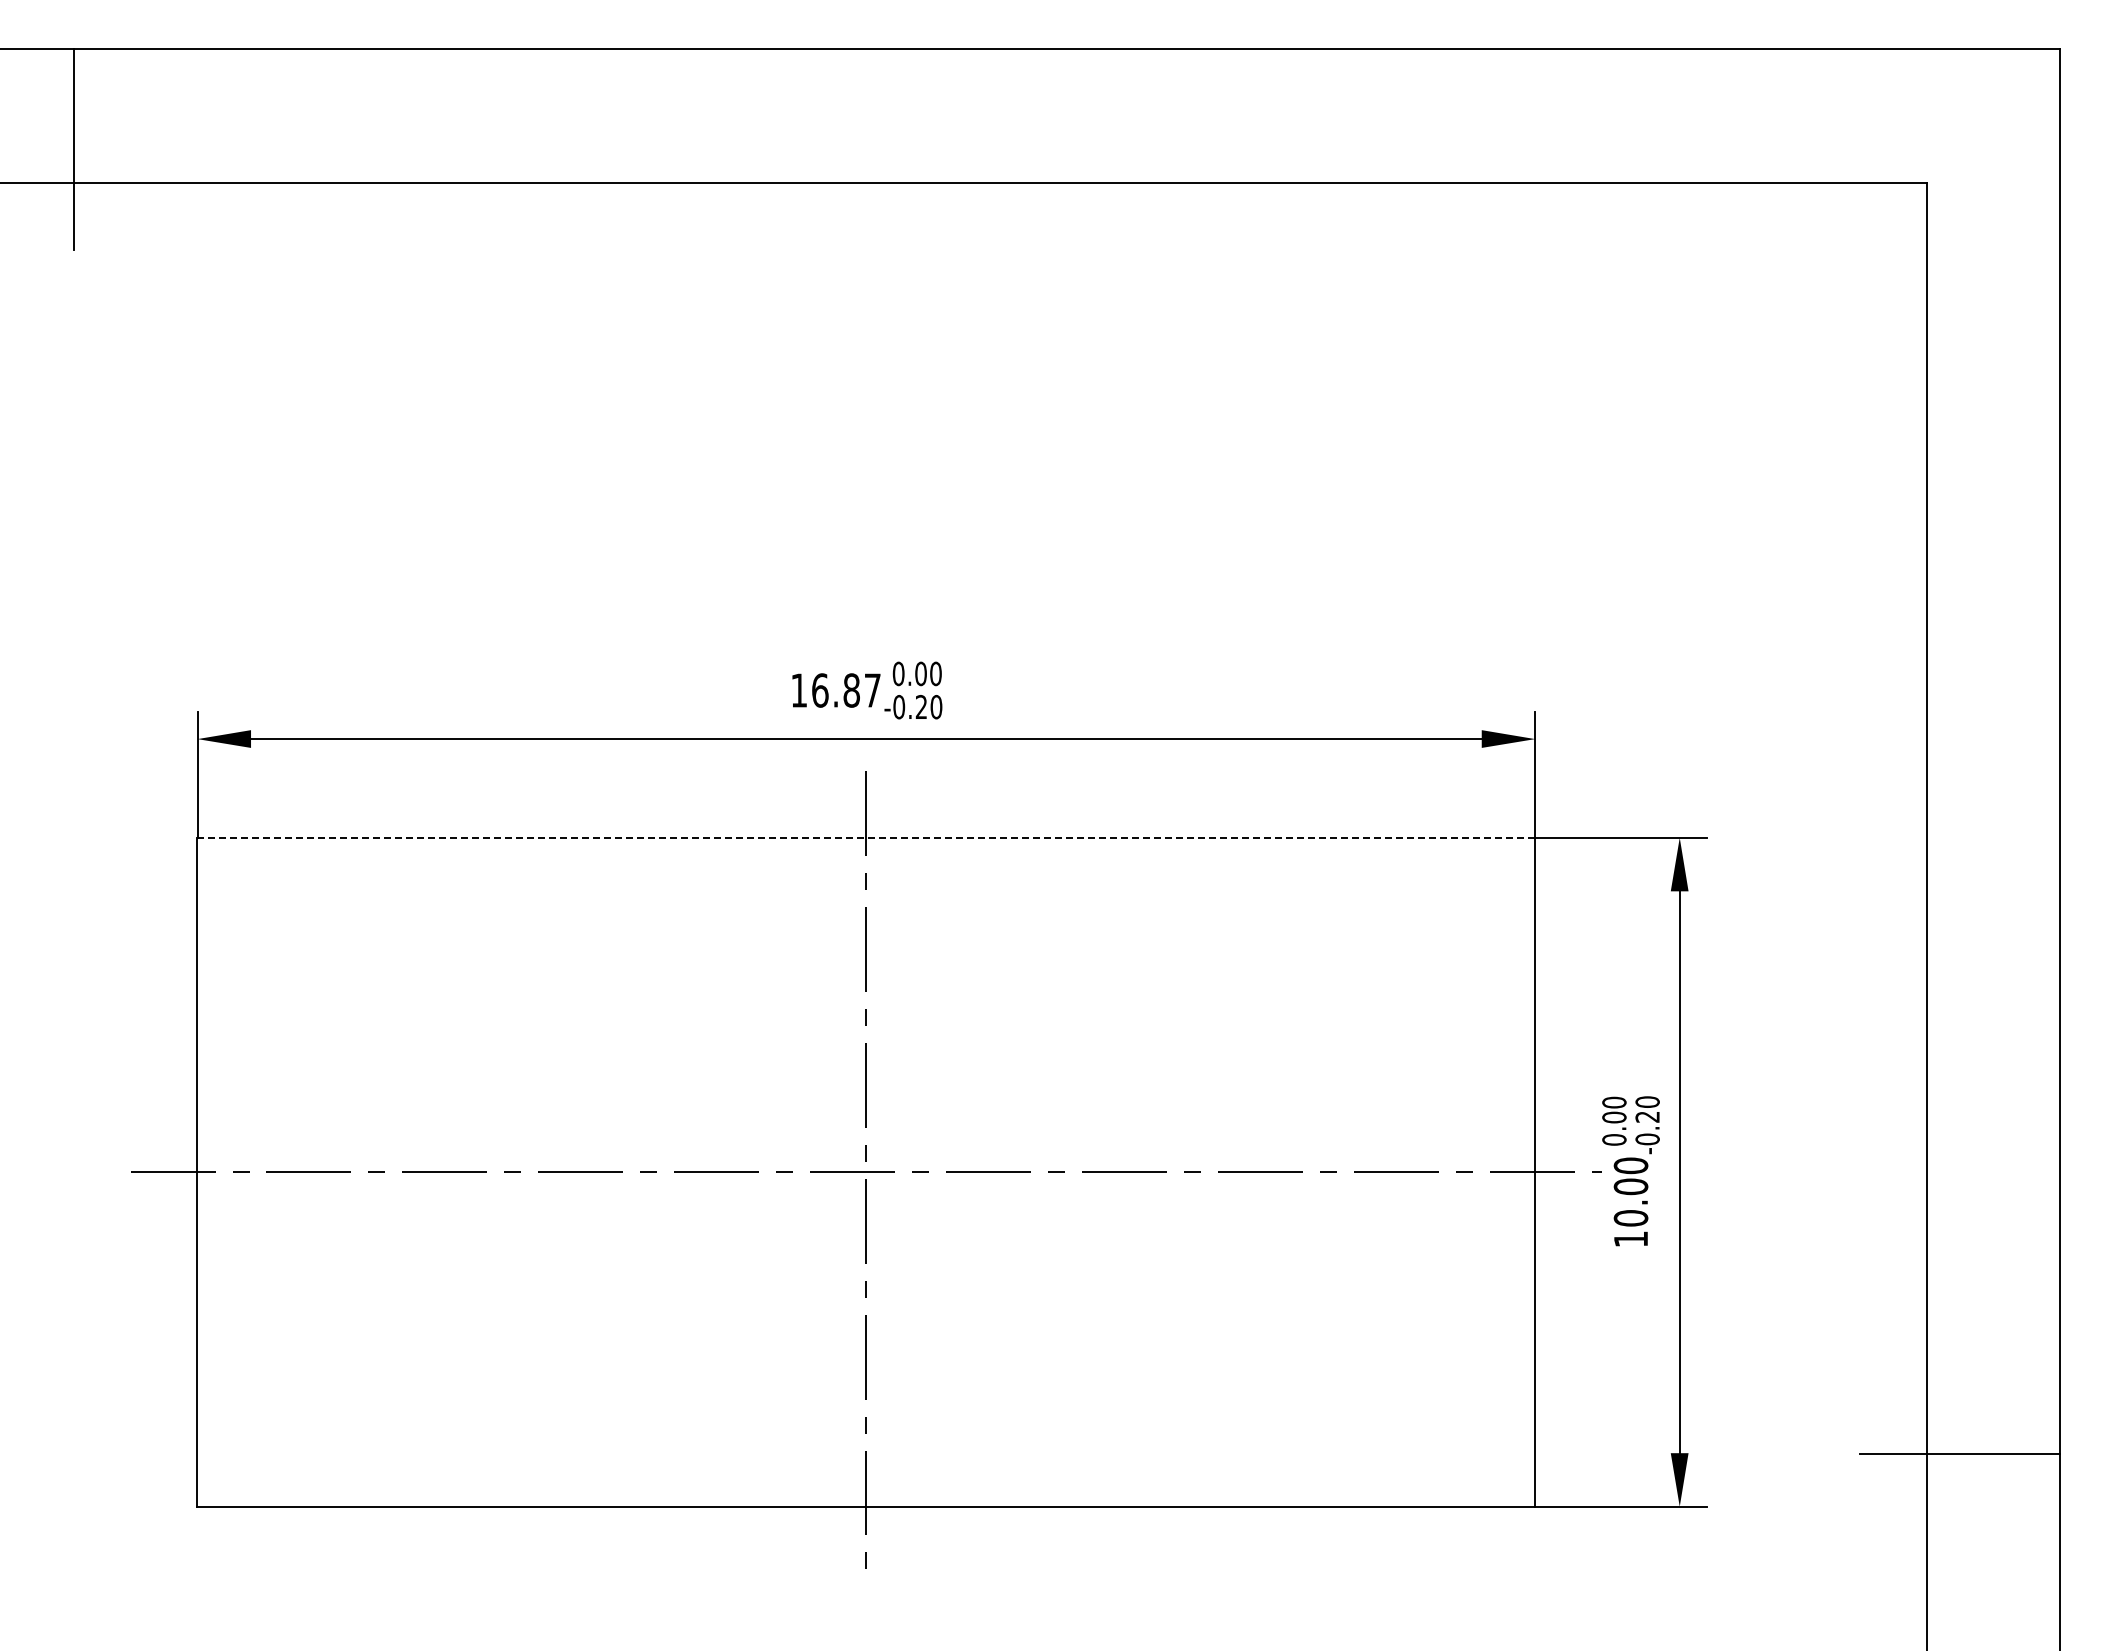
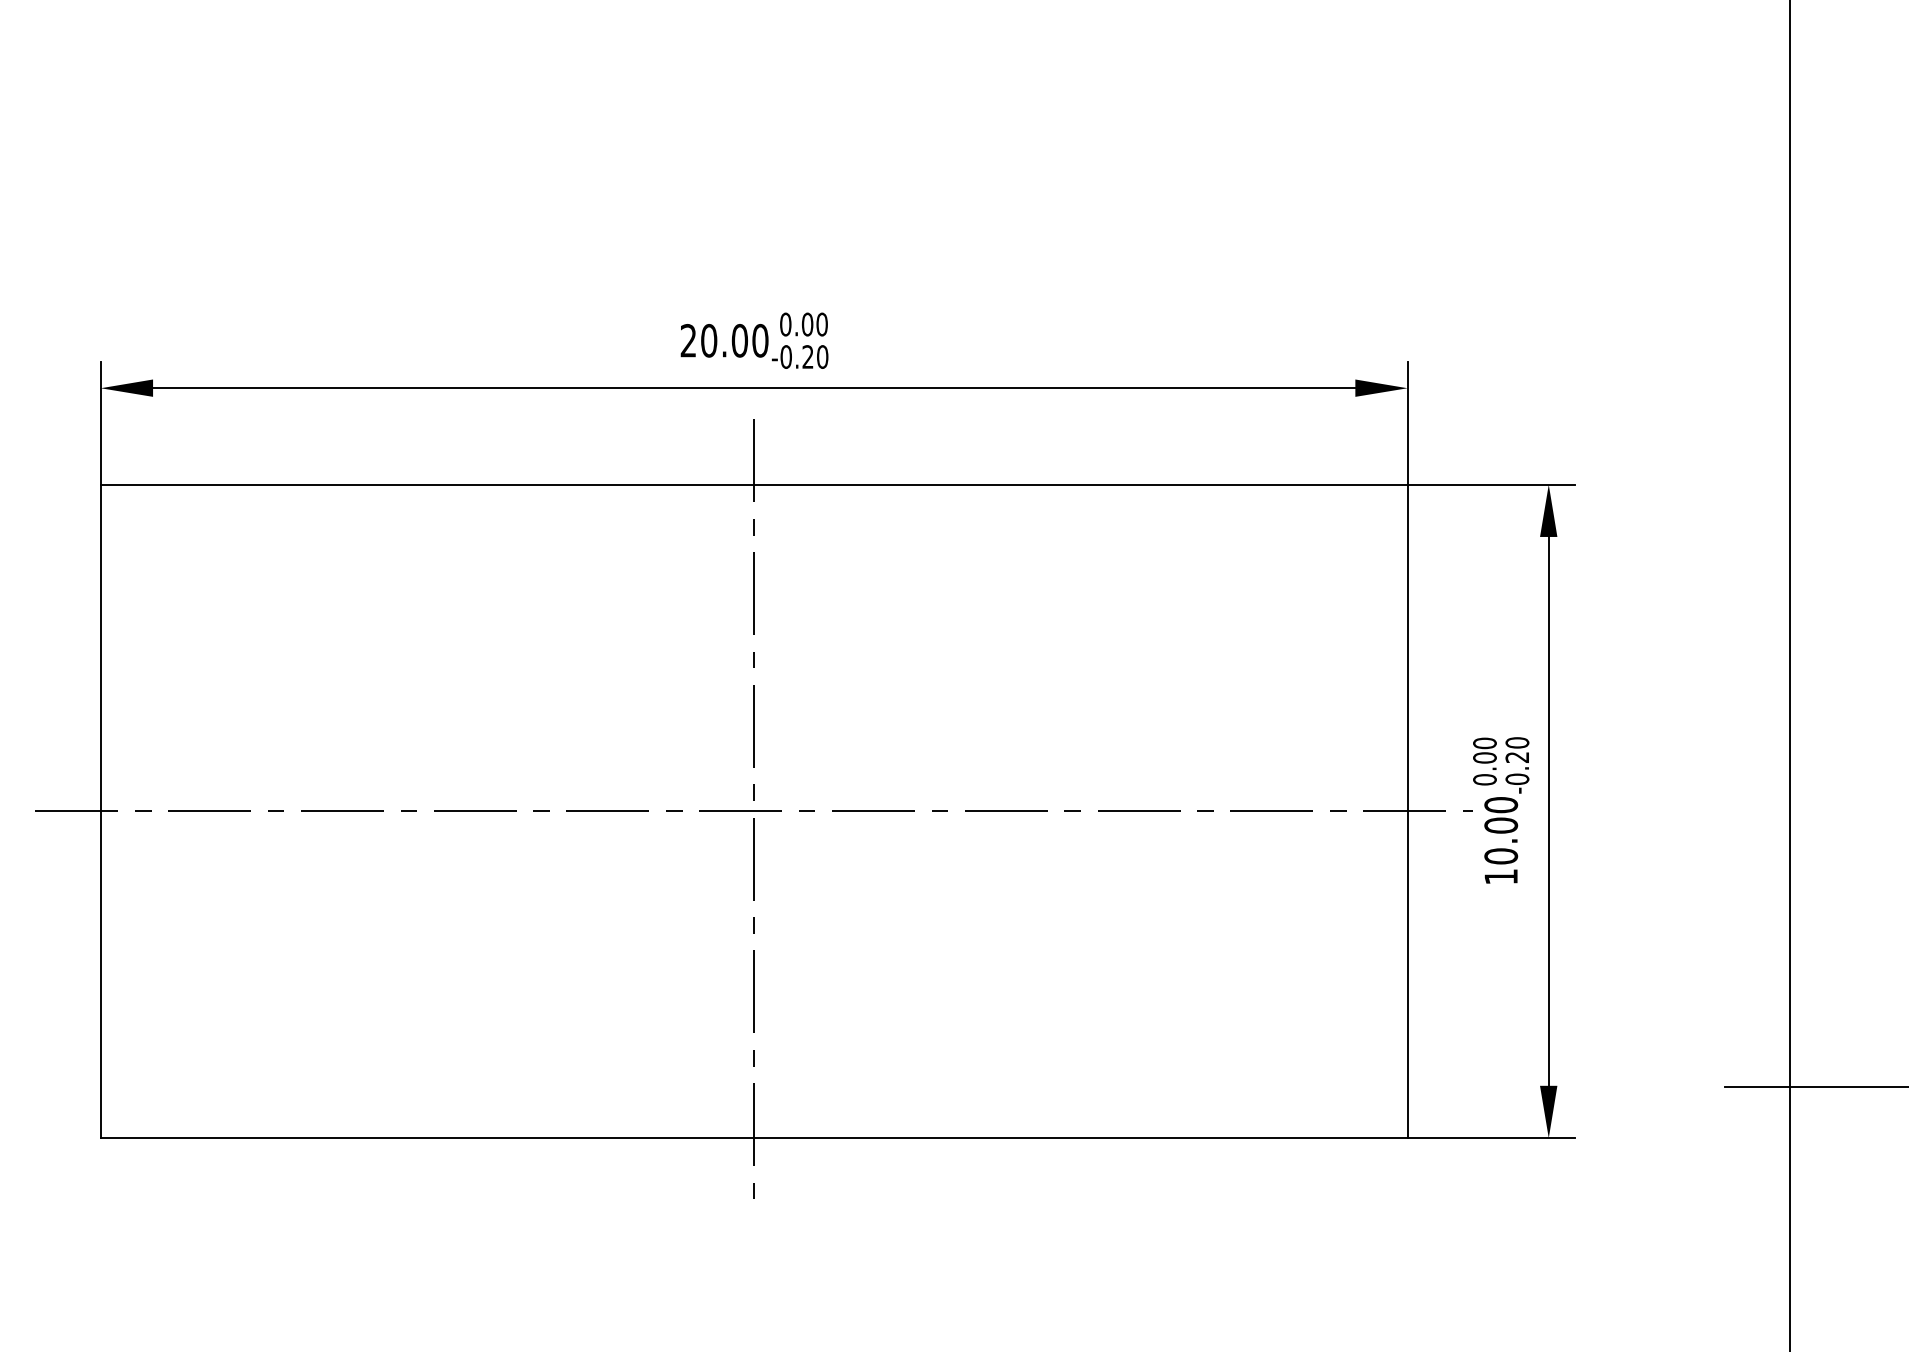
text: (836, 690) -> (725, 340), 16.87 -> 20.00
line: (866, 837) -> (754, 484), dashed -> solid

